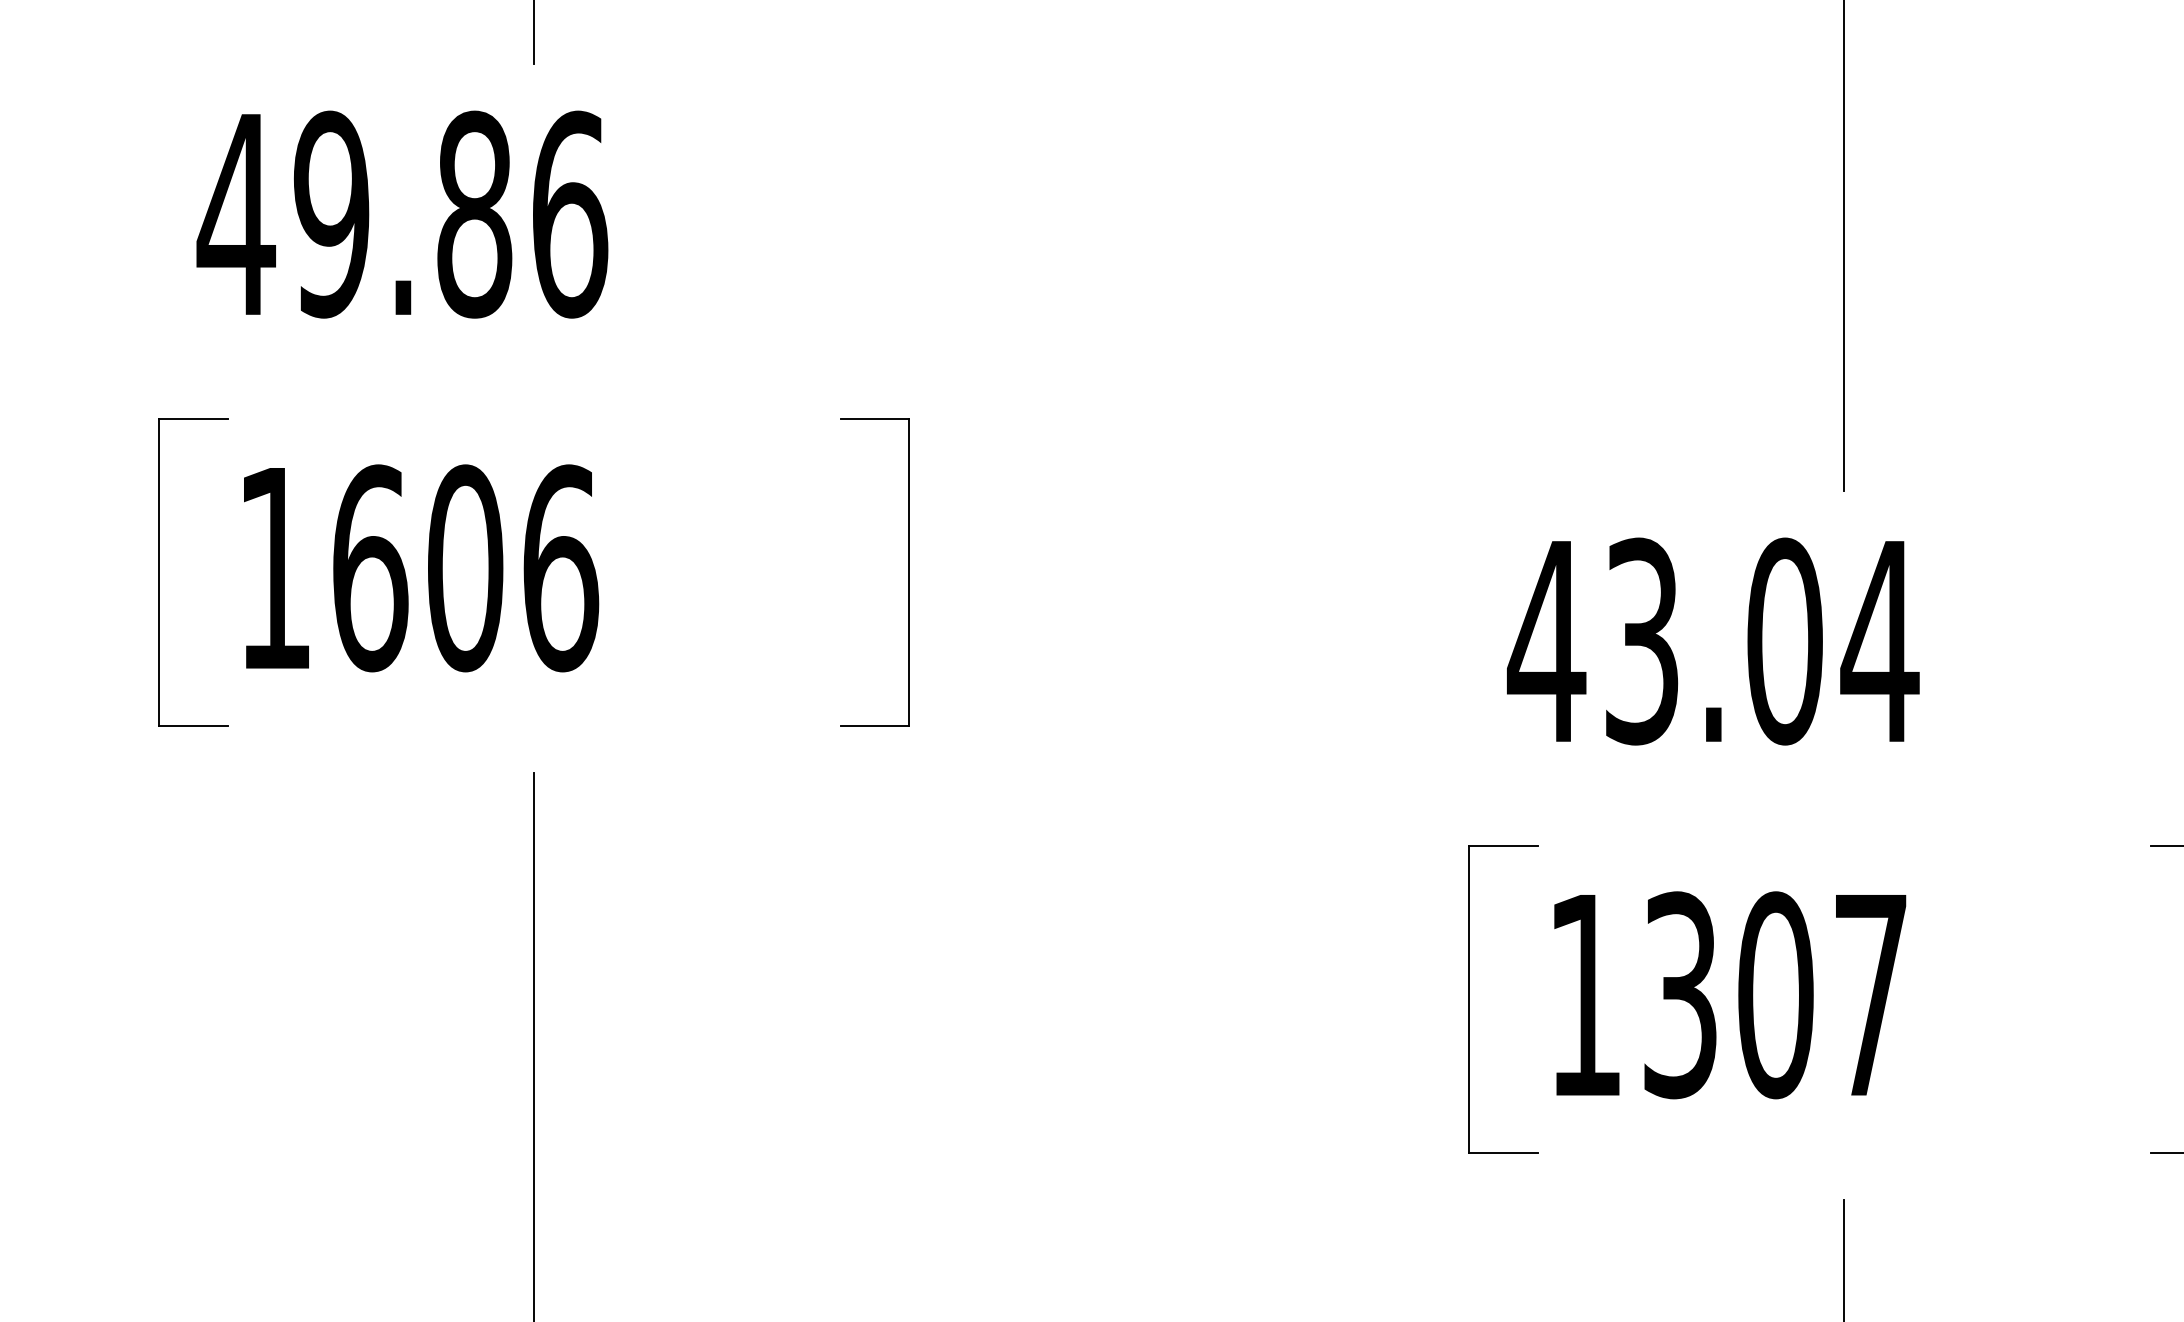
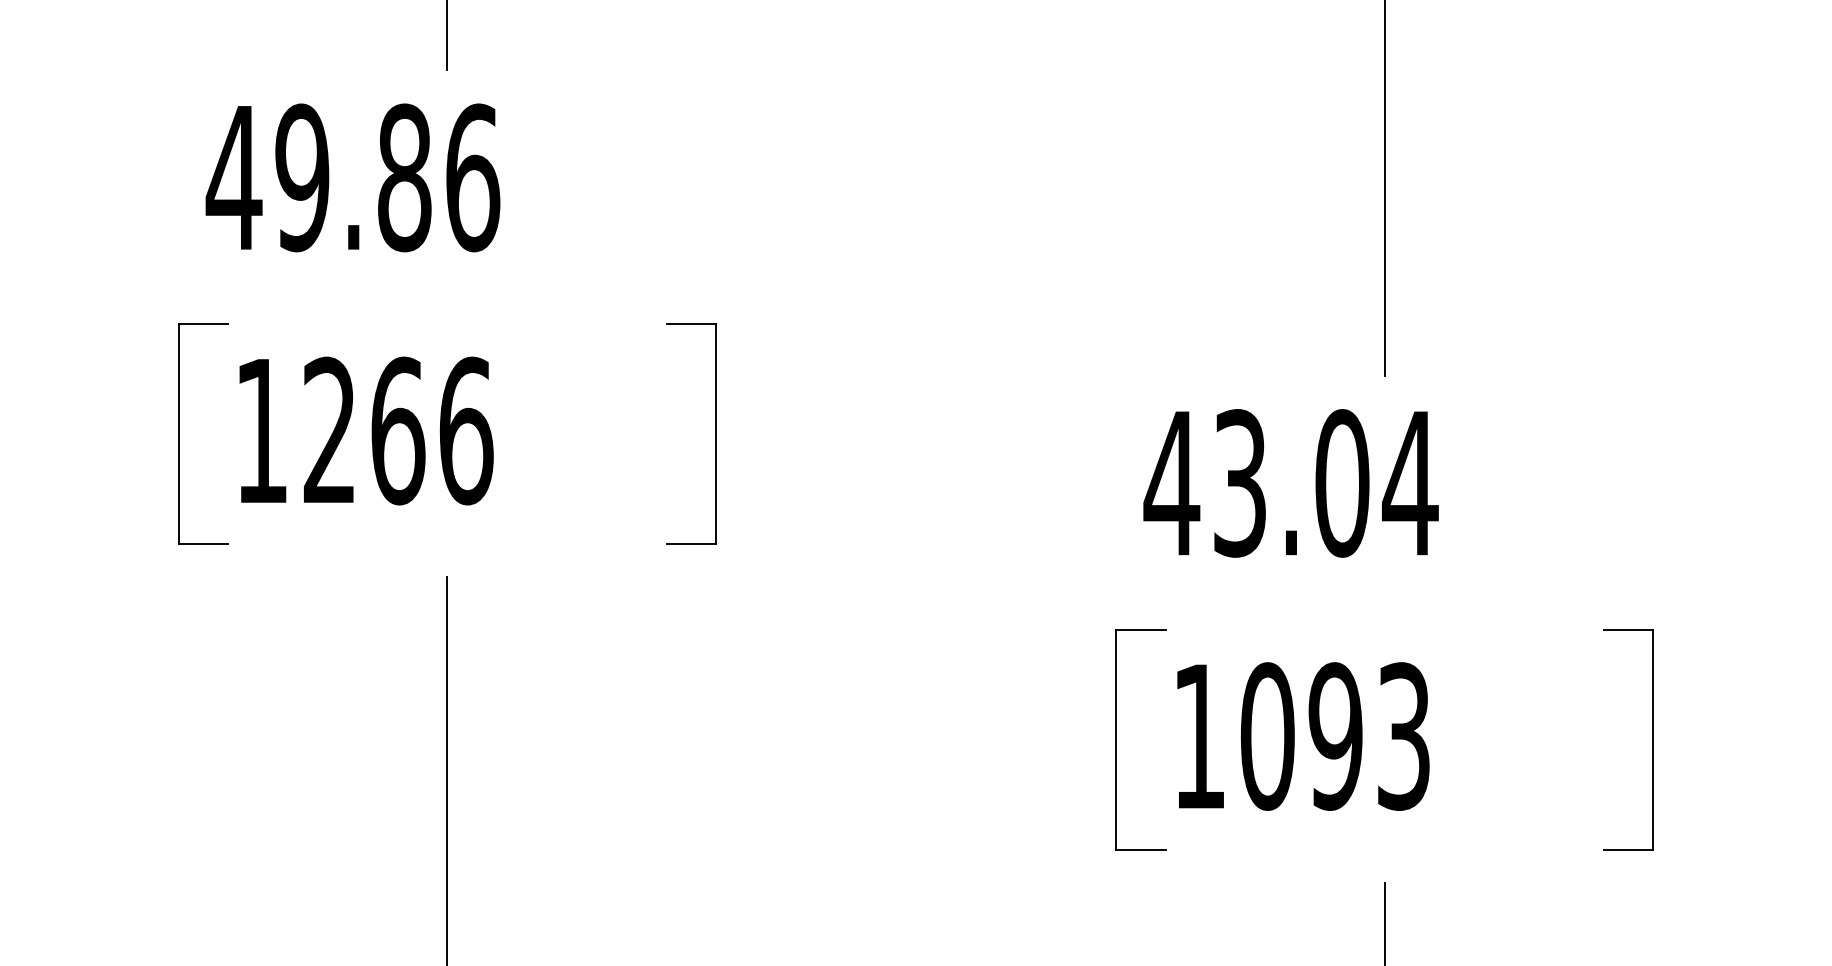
text: (418, 567) -> (364, 430), 1606 -> 1266
text: (1773, 995) -> (1334, 736), 1307 -> 1093

